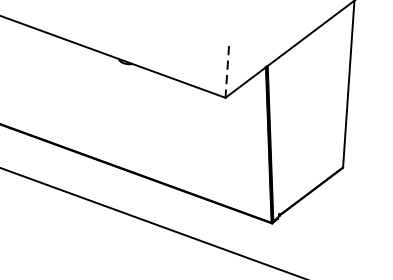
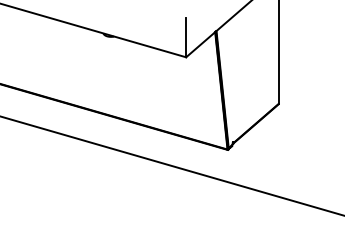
line: (227, 71) -> (186, 37), dashed -> solid

